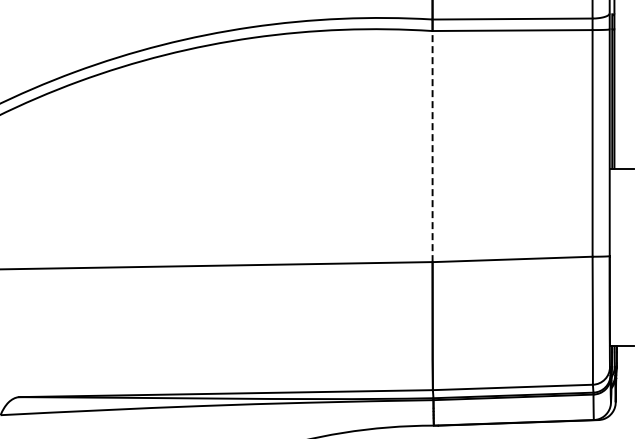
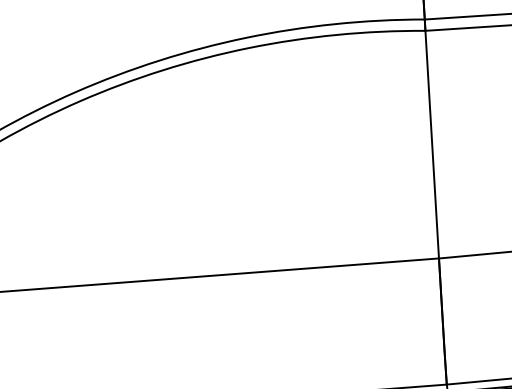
line: (432, 146) -> (432, 144), dashed -> solid

